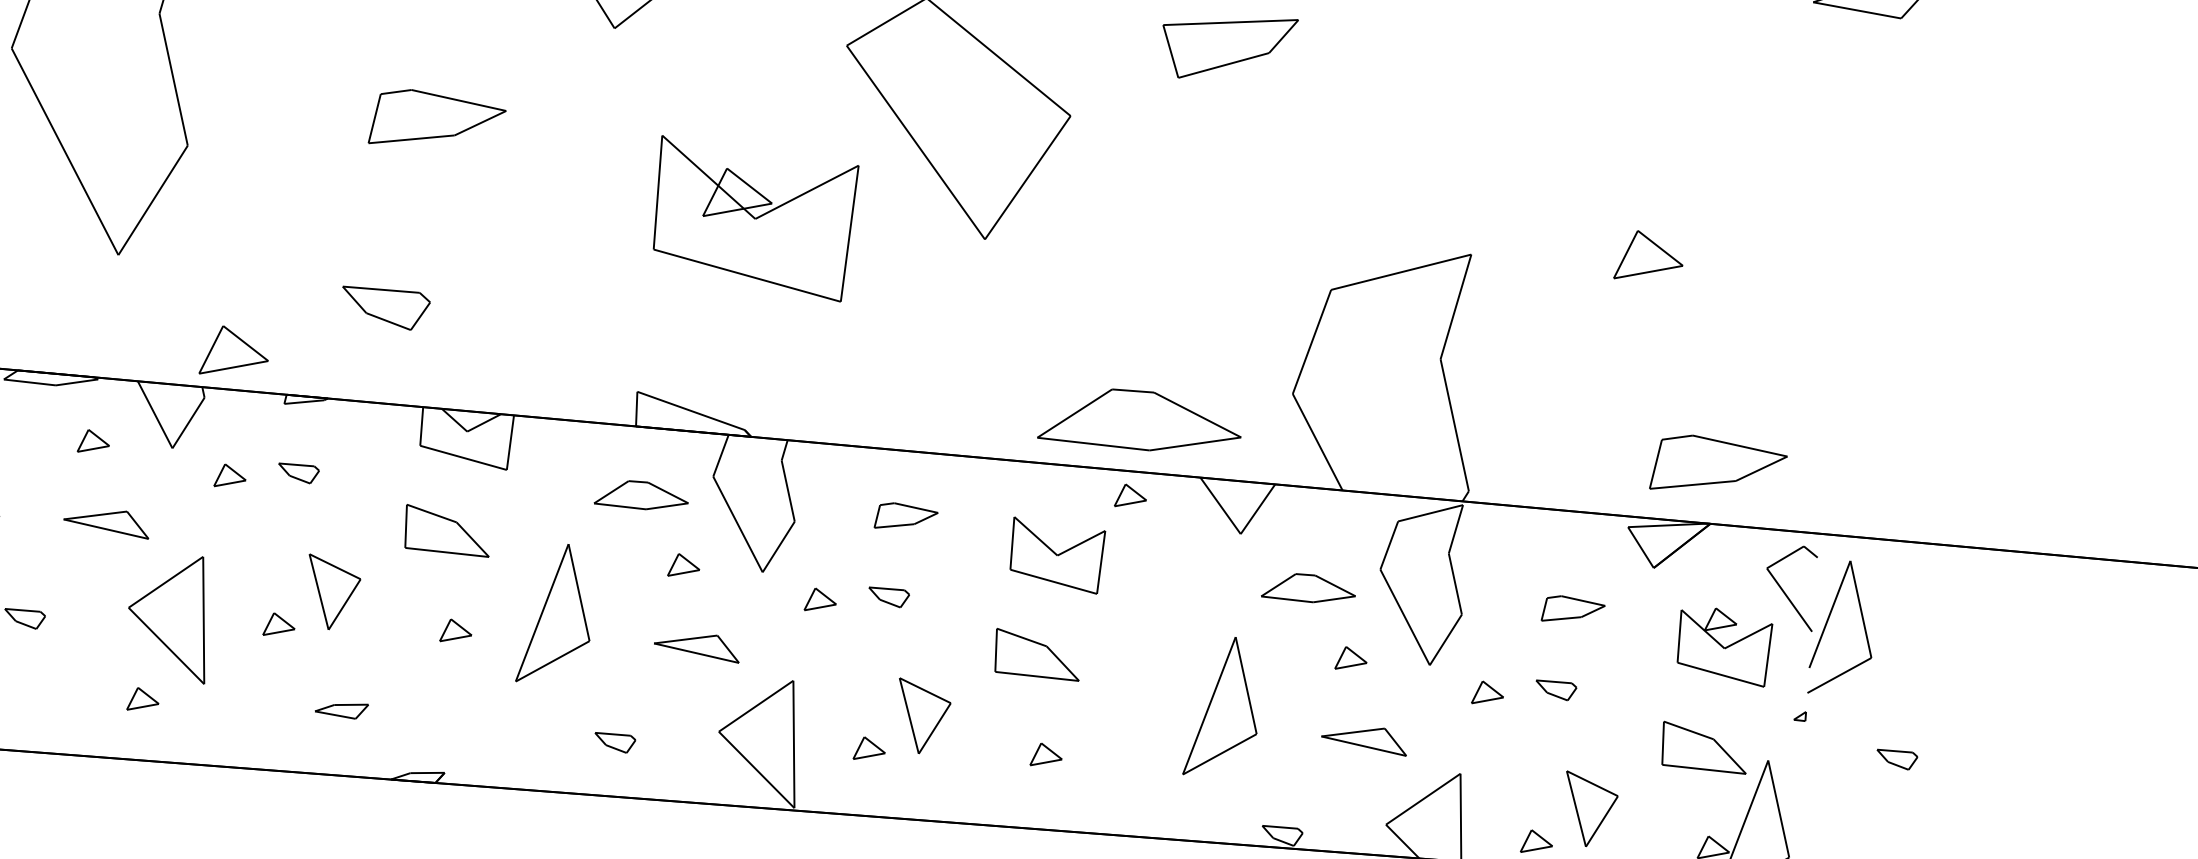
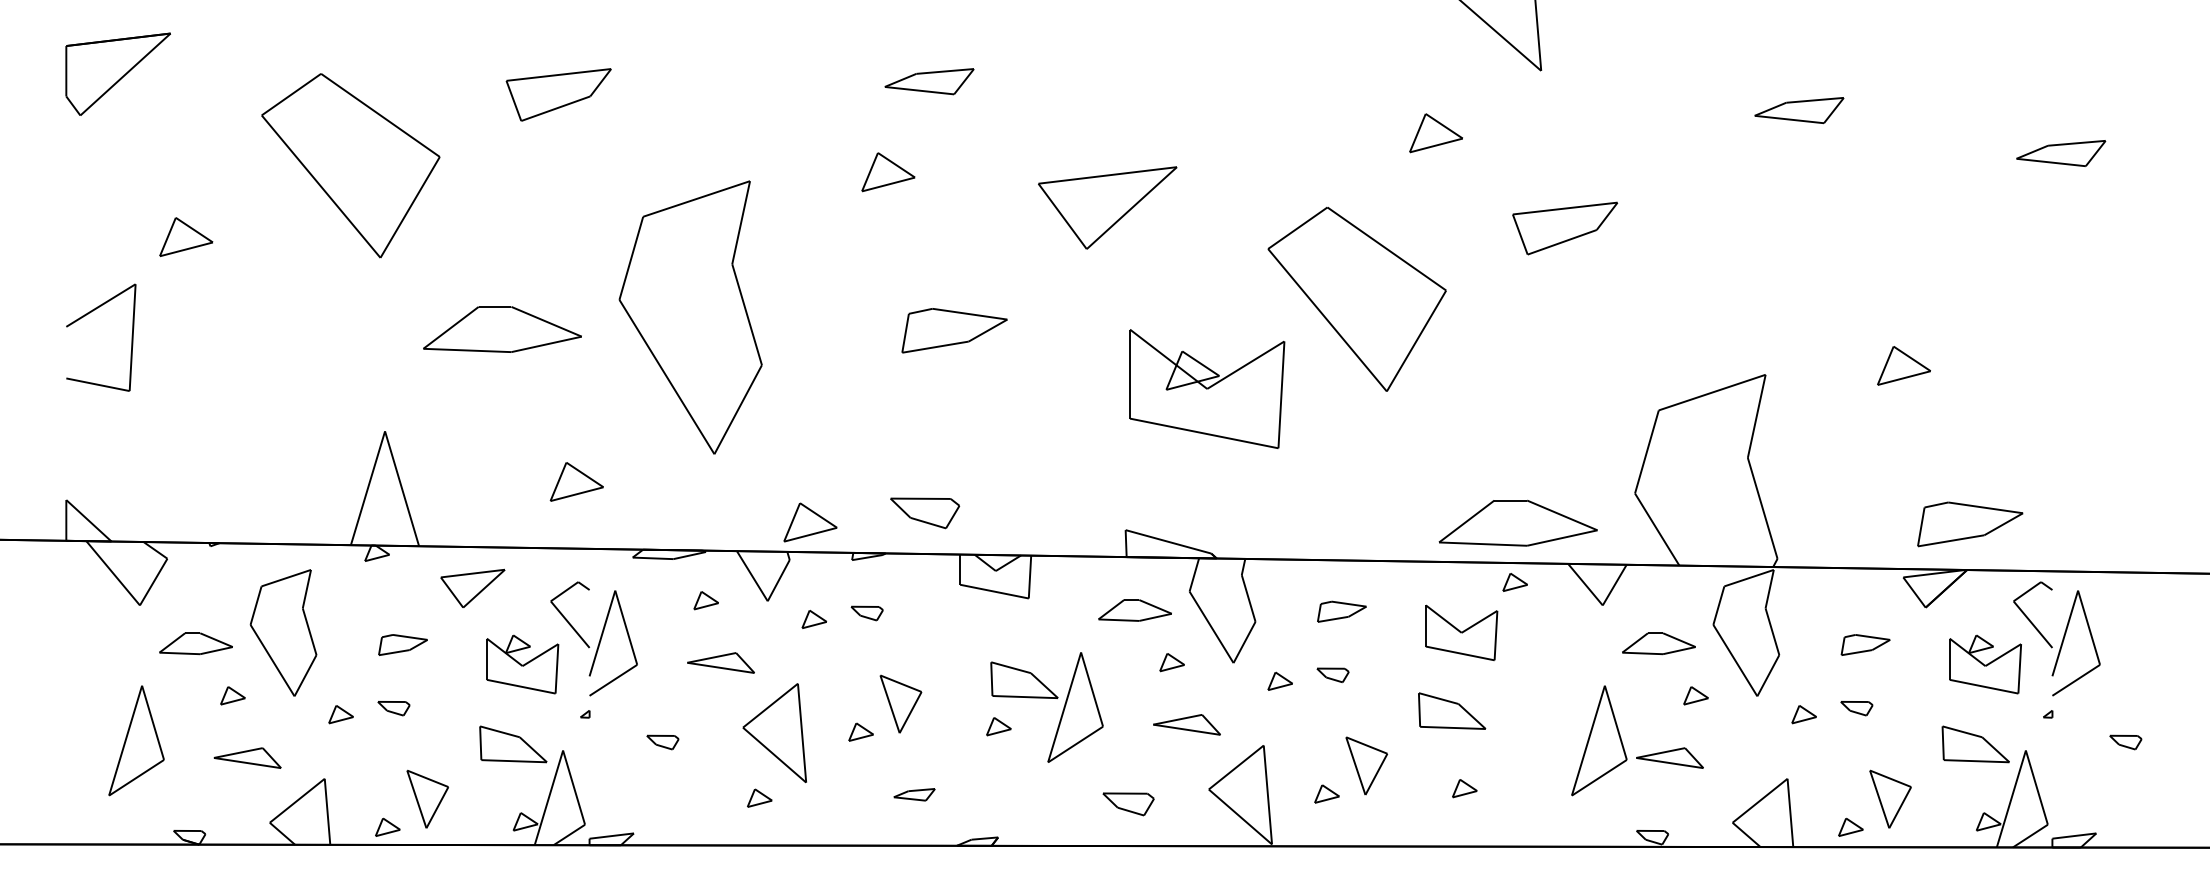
part: (385, 309) -> (925, 513), moved
part: (447, 529) -> (1024, 679), moved
part: (1363, 739) -> (1669, 757), moved
part: (614, 743) -> (1128, 804), size x1.6

